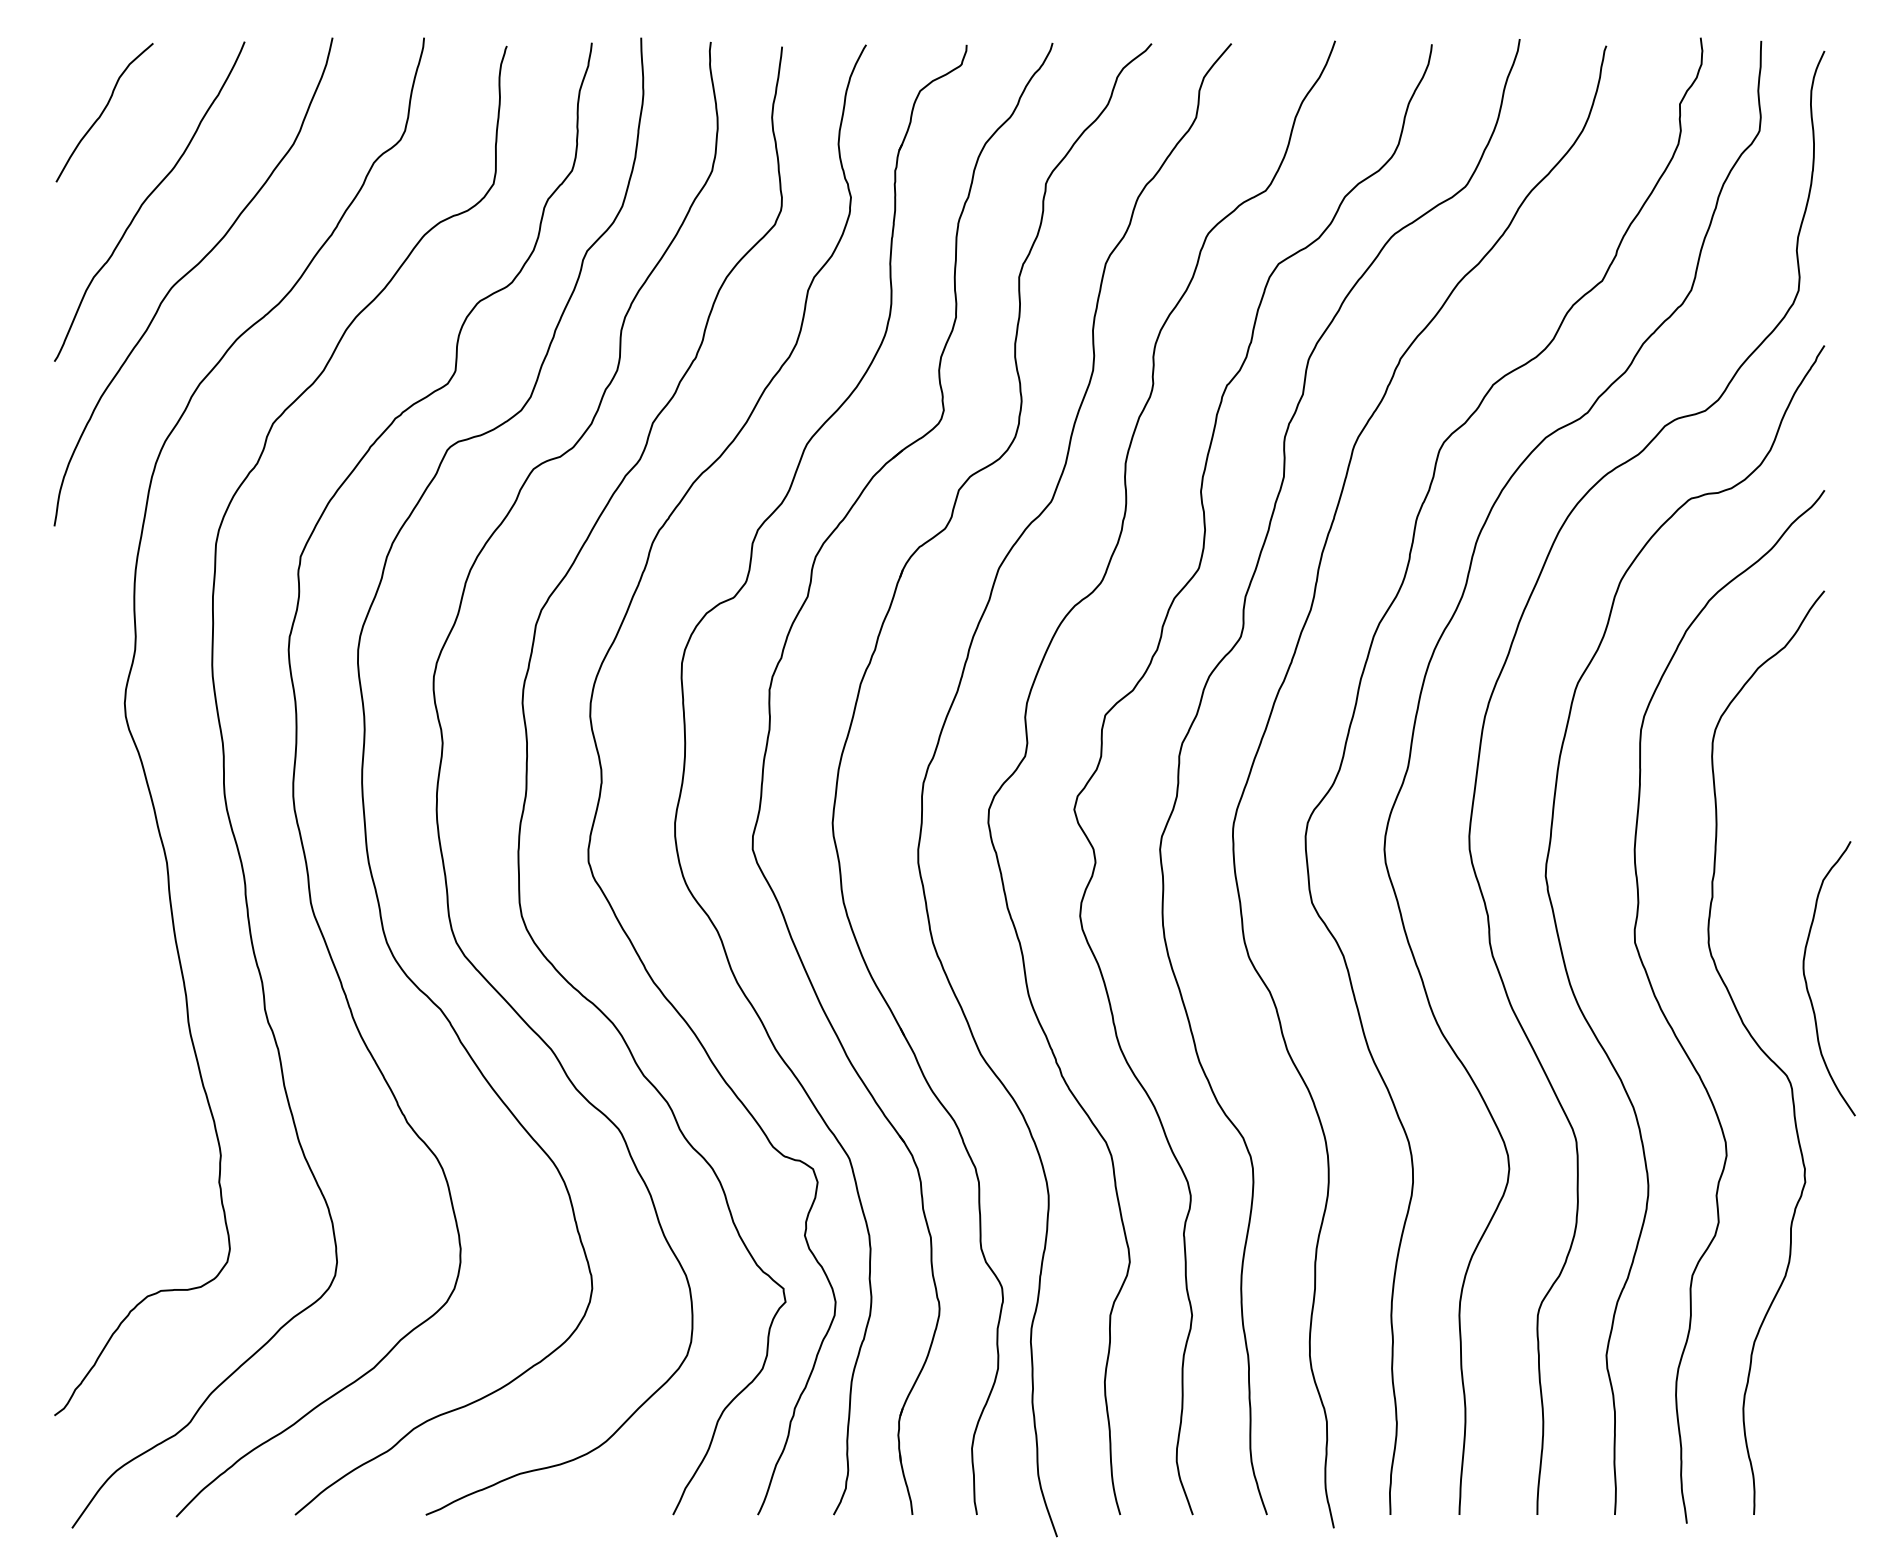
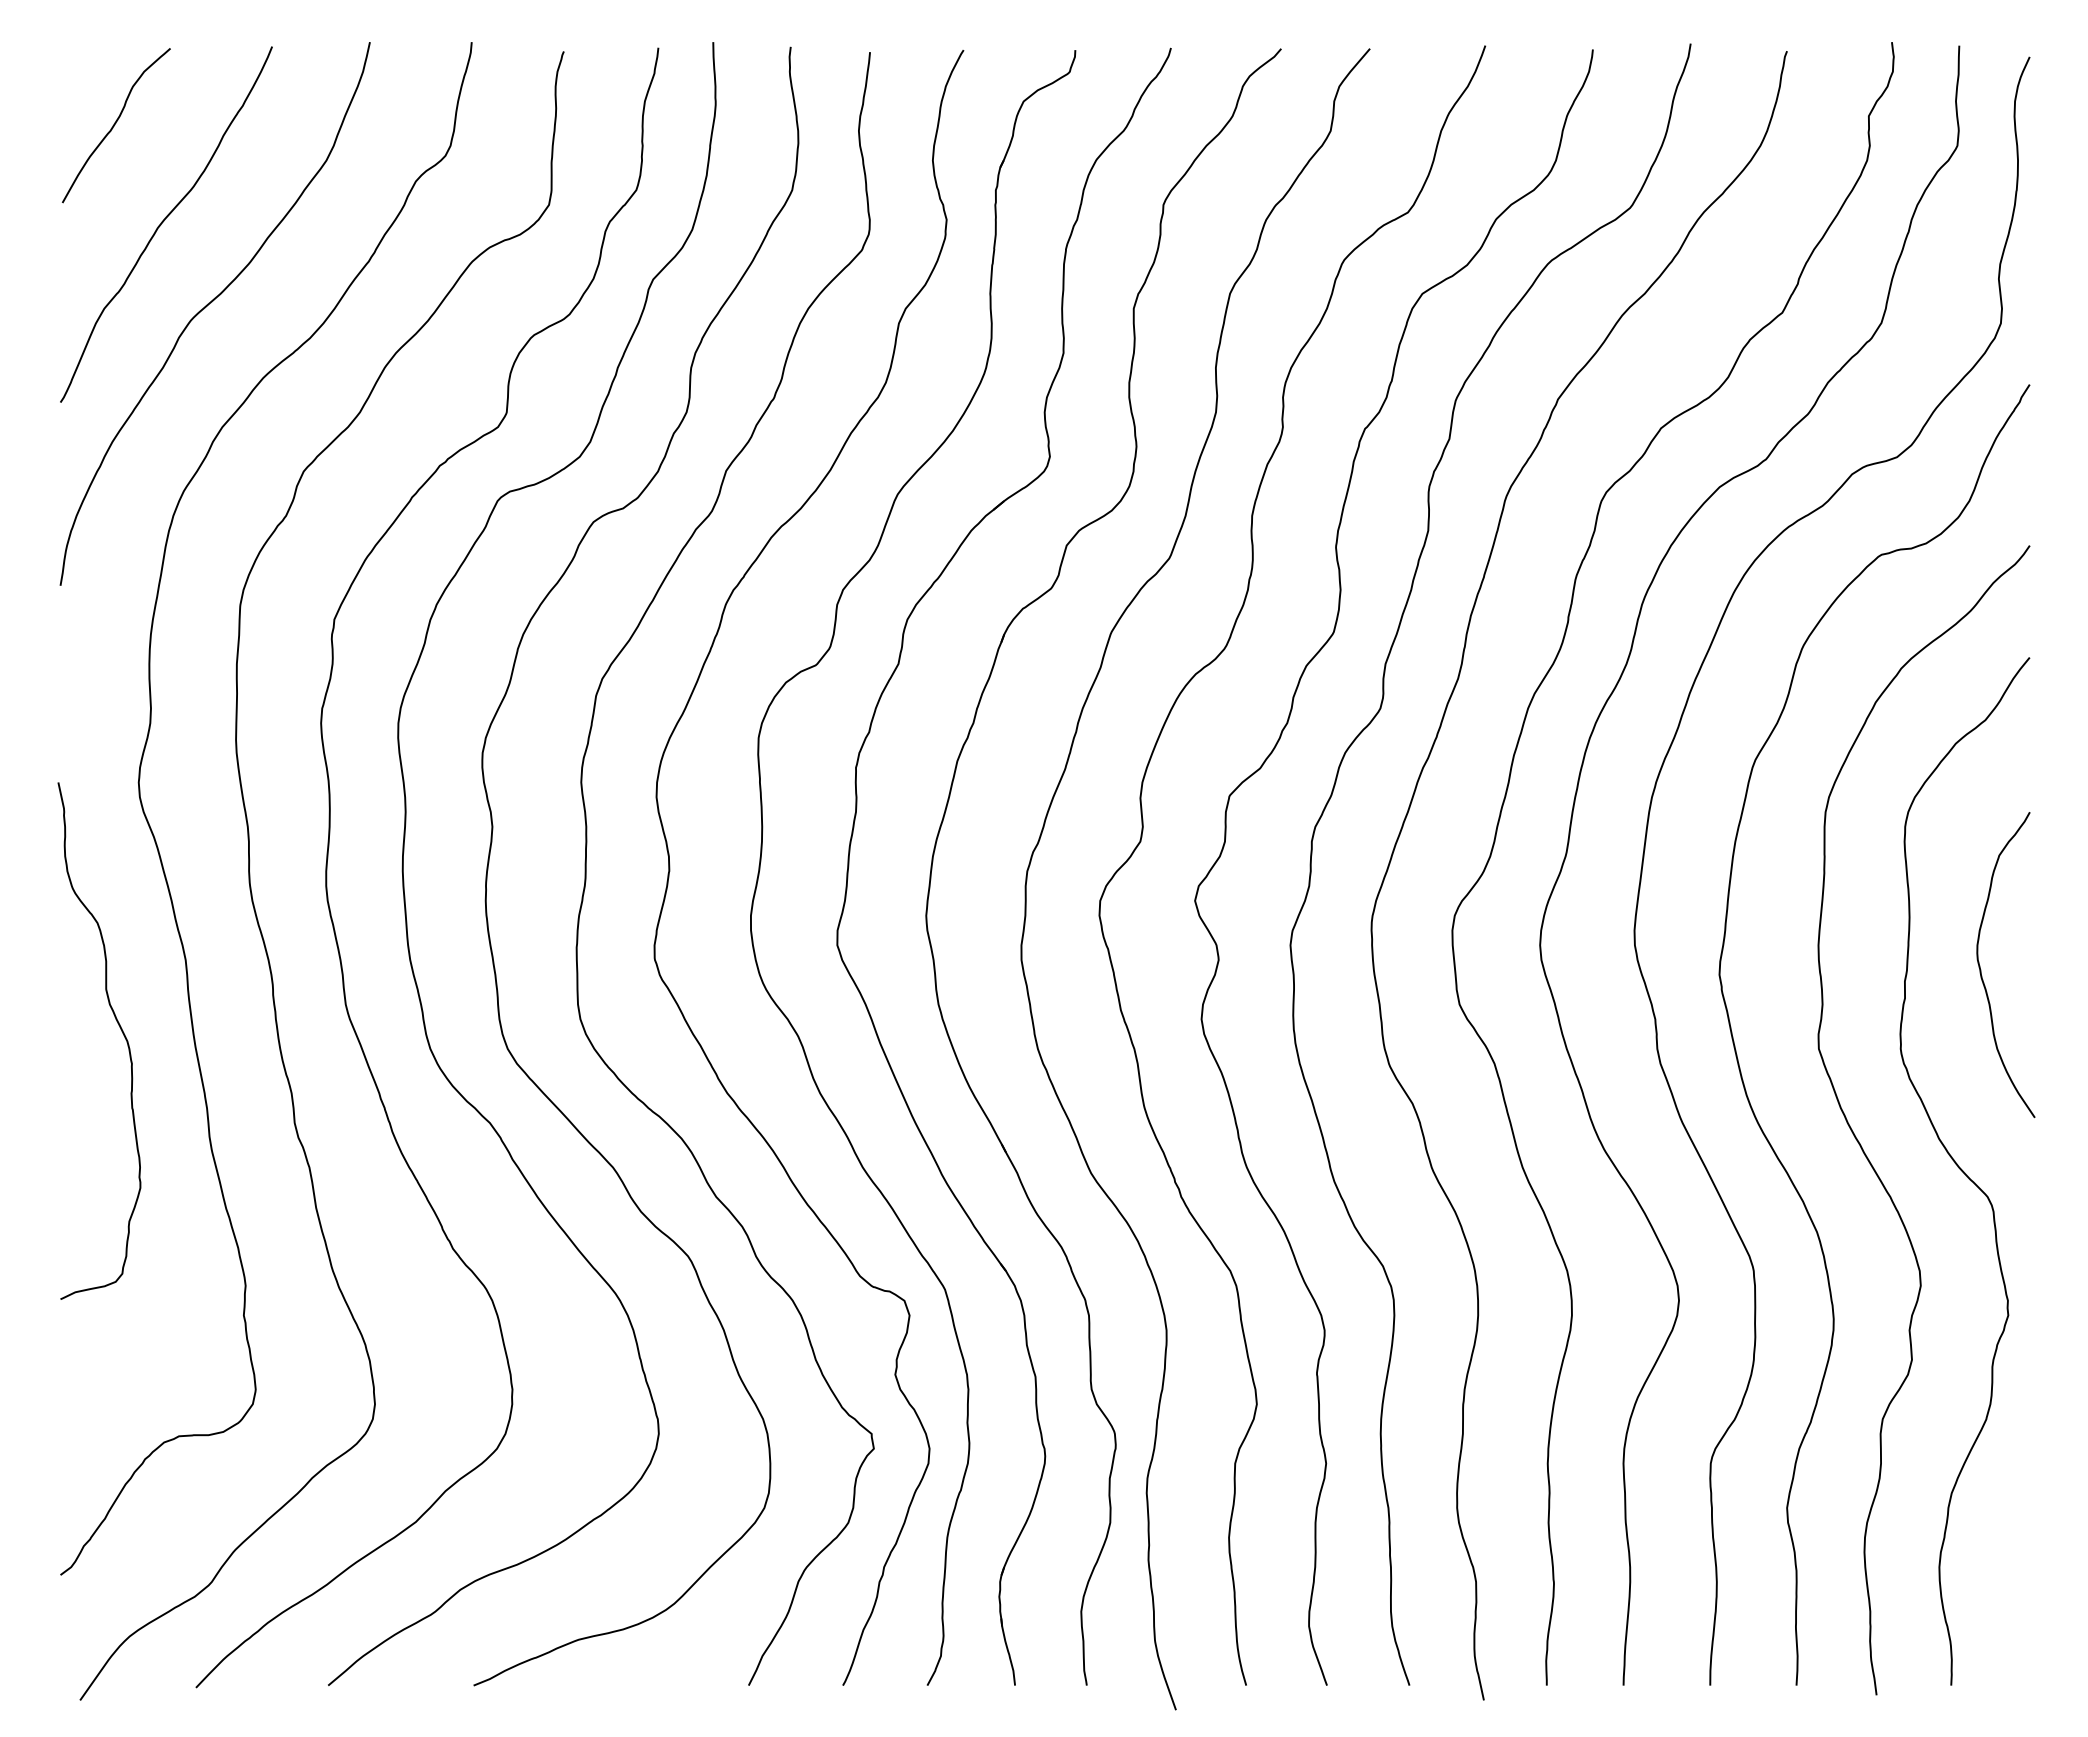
curve: (108, 925) -> (120, 1029), added
curve: (1807, 982) -> (1981, 969), moved

